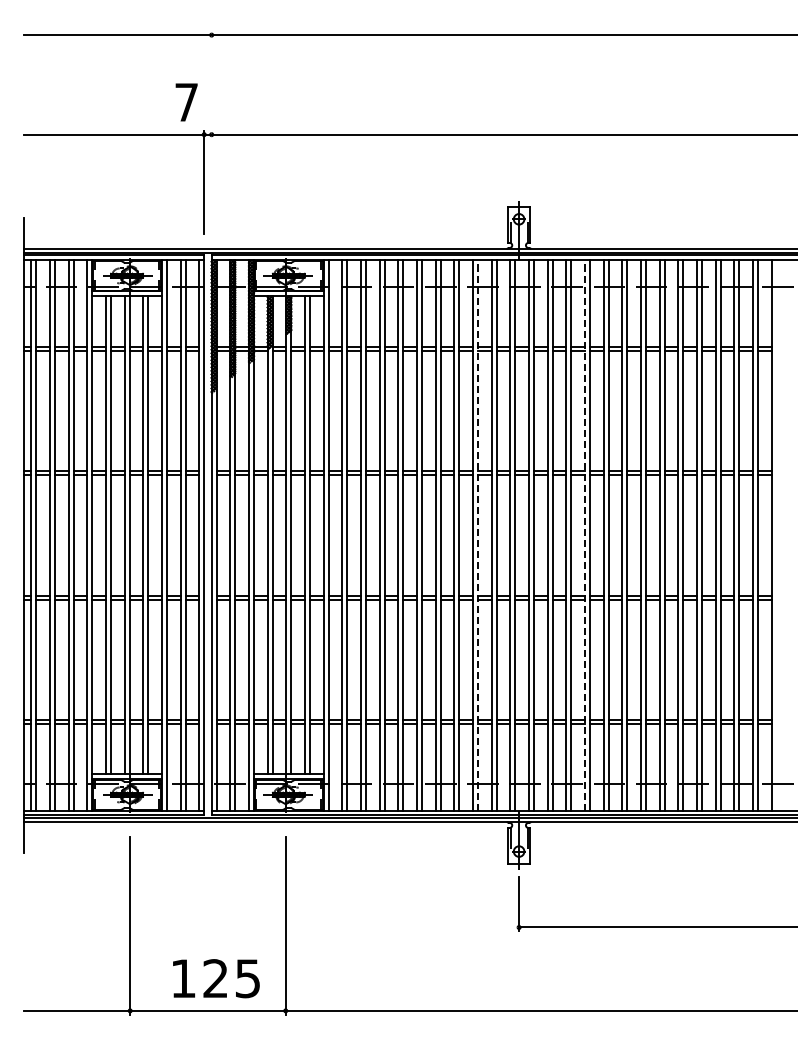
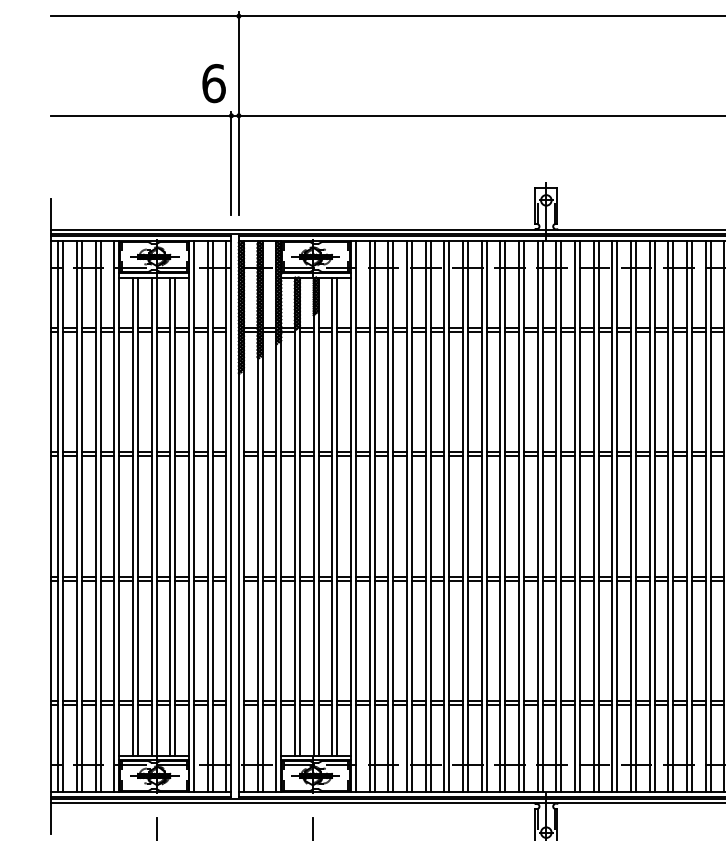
text: (186, 102) -> (213, 83), 7 -> 6
line: (211, 132) -> (238, 113), added
line: (478, 534) -> (505, 515), dashed -> solid
line: (585, 534) -> (612, 515), dashed -> solid

